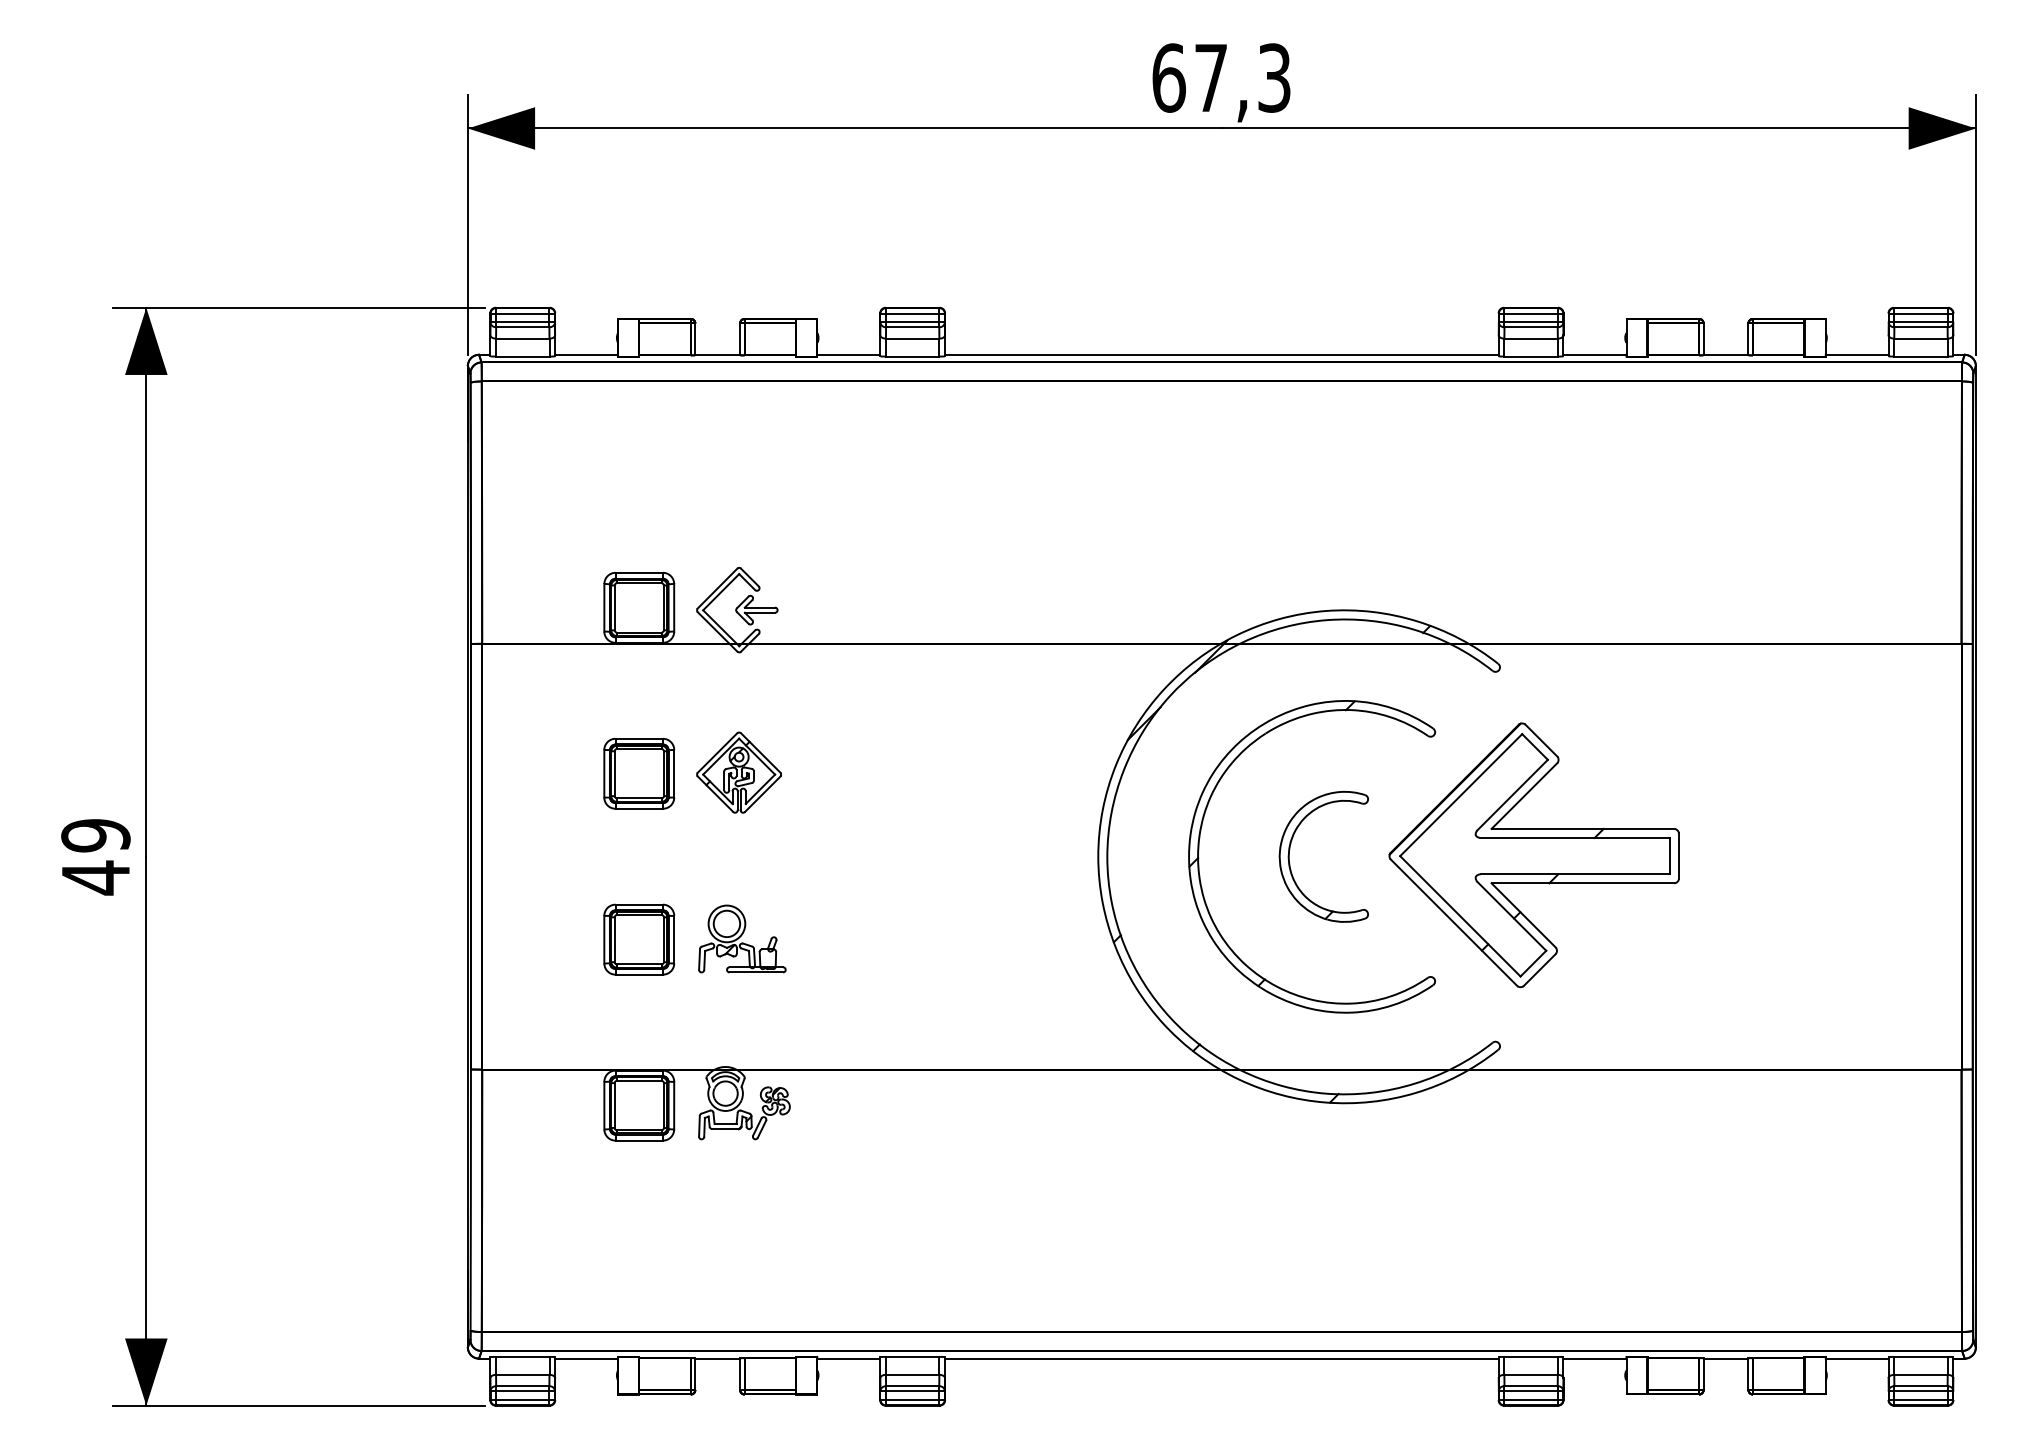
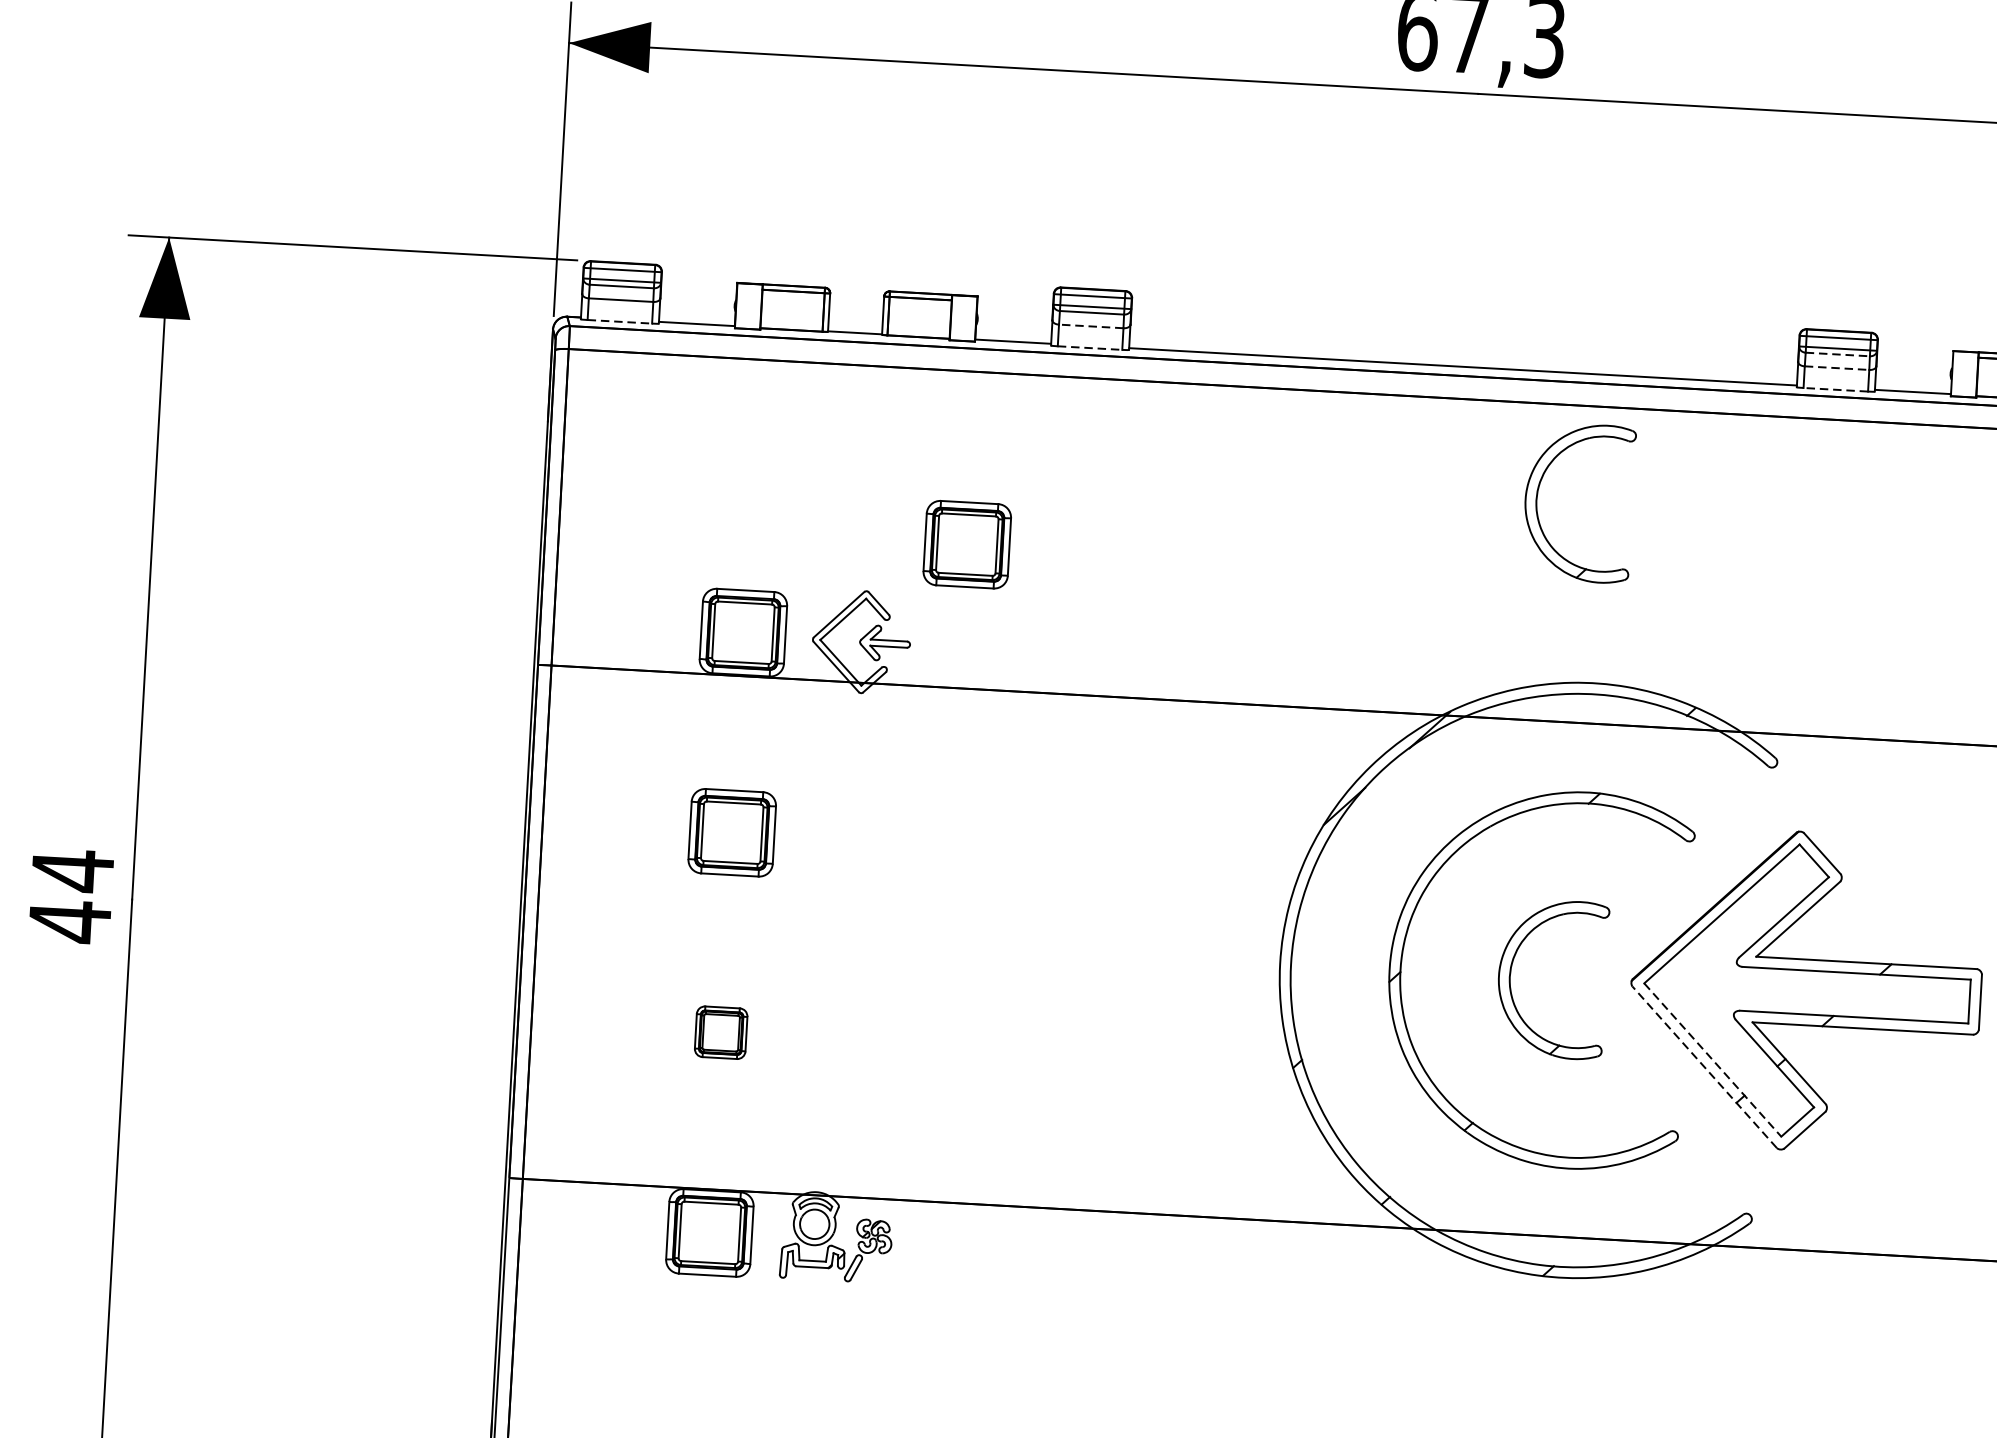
line: (1531, 327) -> (1838, 354), solid -> dashed
line: (912, 338) -> (1091, 326), solid -> dashed
line: (1531, 338) -> (1837, 368), solid -> dashed
line: (522, 356) -> (619, 321), solid -> dashed
line: (912, 356) -> (1089, 348), solid -> dashed
line: (1531, 356) -> (1836, 389), solid -> dashed
part: (1290, 454) -> (1539, 491), added
part: (820, 524) -> (967, 544), added
part: (738, 772) -> (851, 837), removed
text: (95, 835) -> (72, 870), 49 -> 44
line: (1460, 916) -> (1712, 1060), solid -> dashed
line: (1454, 922) -> (1705, 1067), solid -> dashed
part: (742, 938) -> (845, 1038), removed
part: (639, 939) -> (721, 1032), size x0.6

